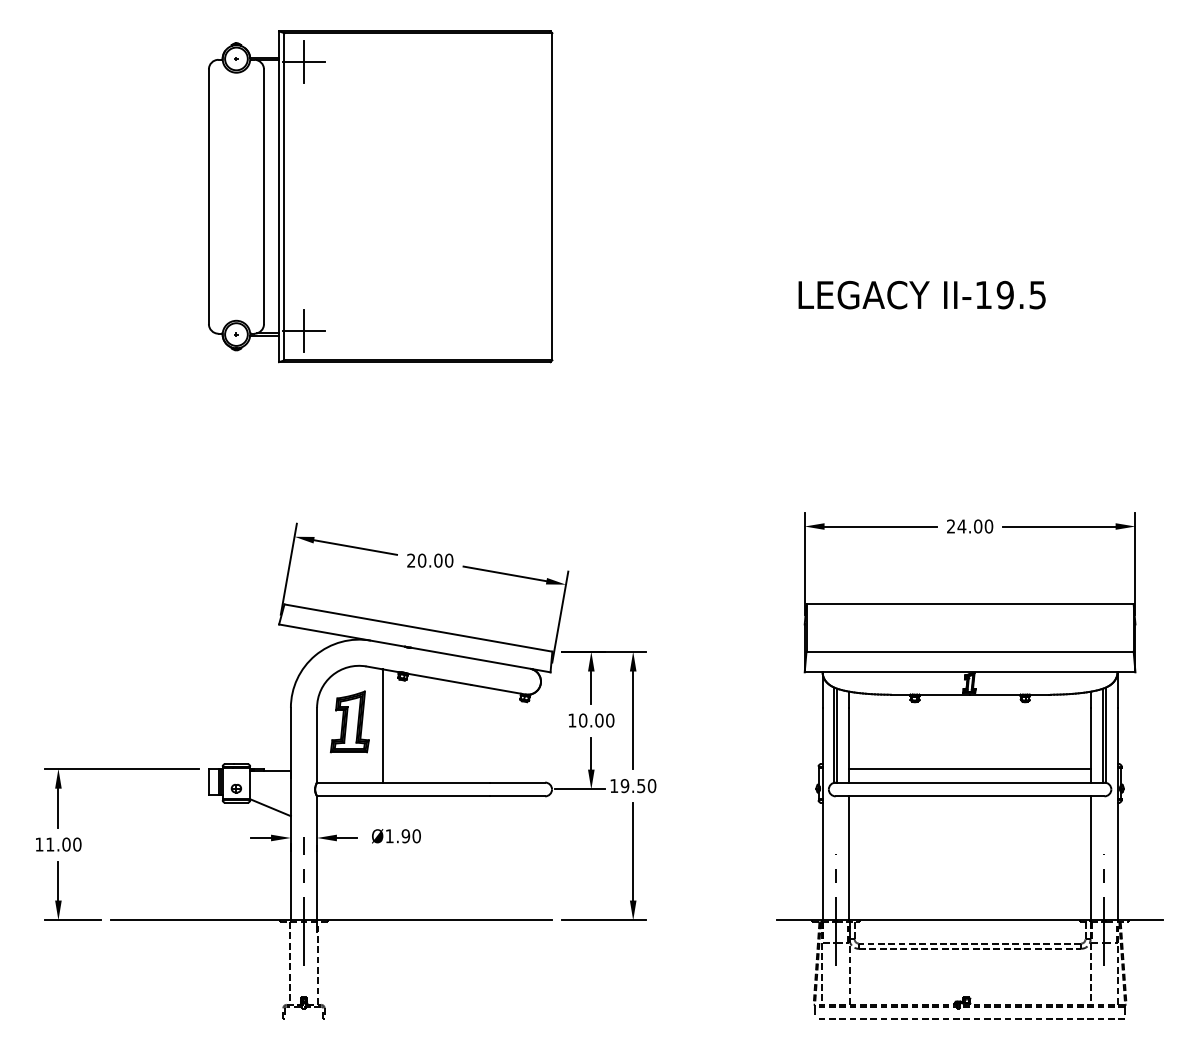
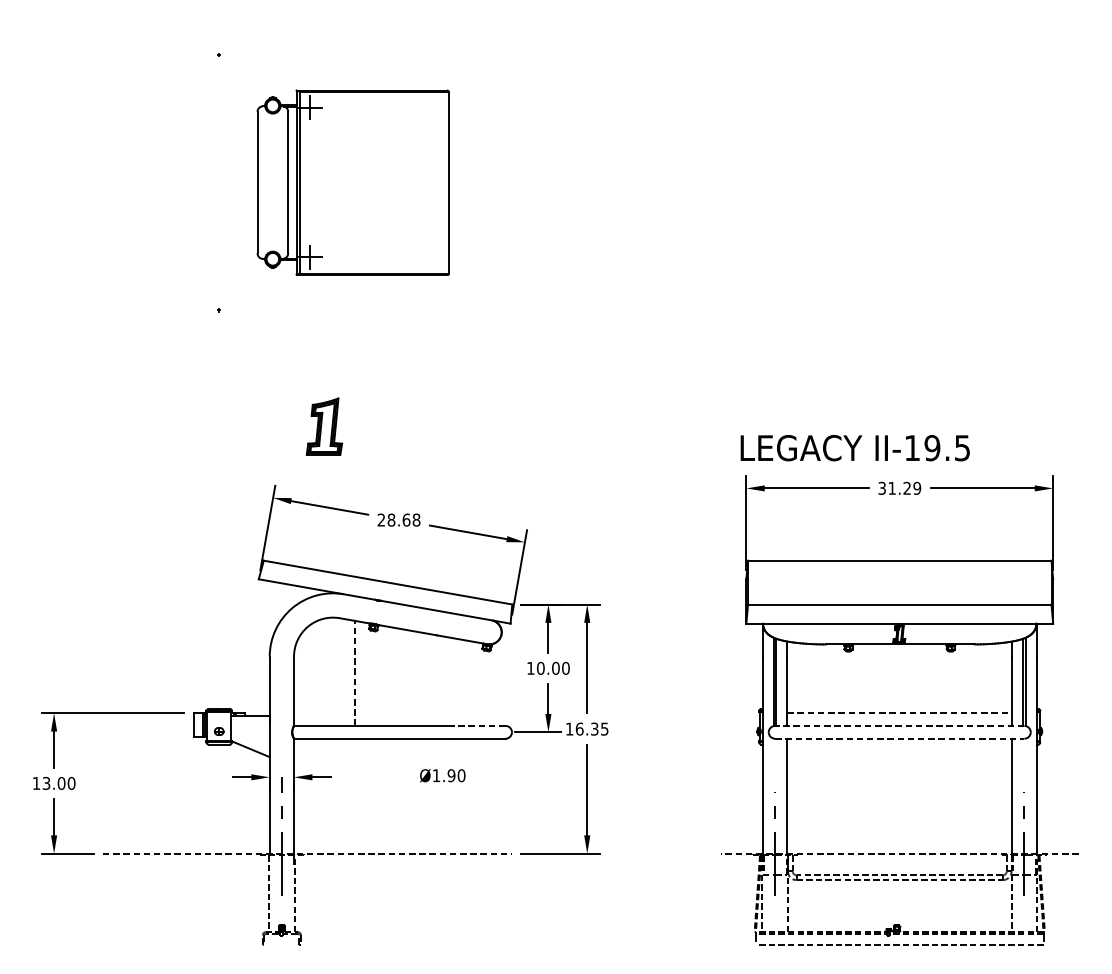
part: (380, 196) -> (352, 182), size x0.6
text: (921, 294) -> (854, 447), moved
text: (970, 526) -> (900, 488), 24.00 -> 31.29
text: (435, 560) -> (403, 519), 20.00 -> 28.68
part: (349, 721) -> (324, 426), moved
line: (382, 725) -> (354, 672), solid -> dashed
line: (970, 768) -> (900, 712), solid -> dashed
line: (517, 782) -> (479, 725), solid -> dashed
line: (969, 782) -> (899, 725), solid -> dashed
text: (638, 786) -> (592, 729), 19.50 -> 16.35
line: (970, 796) -> (900, 738), solid -> dashed
text: (396, 836) -> (442, 775), moved
text: (50, 844) -> (46, 783), 11.00 -> 13.00
line: (332, 920) -> (308, 853), solid -> dashed
line: (970, 920) -> (900, 853), solid -> dashed

